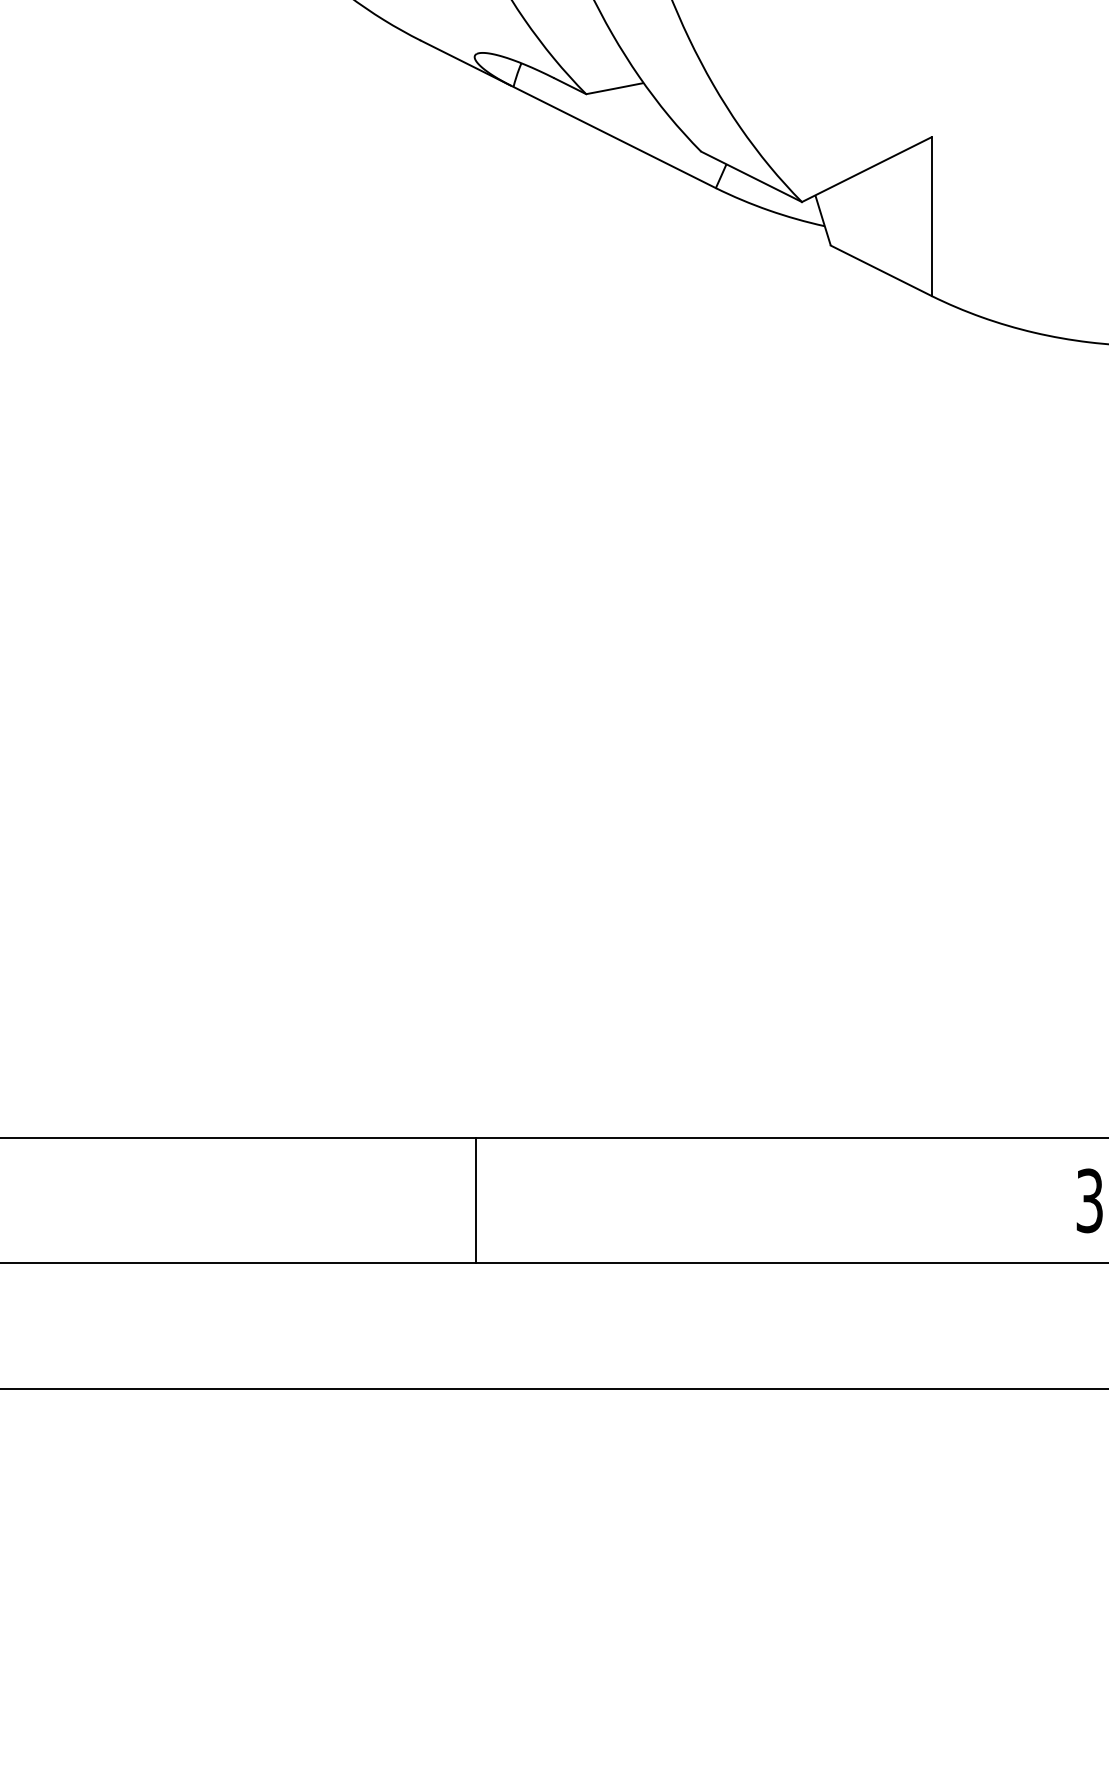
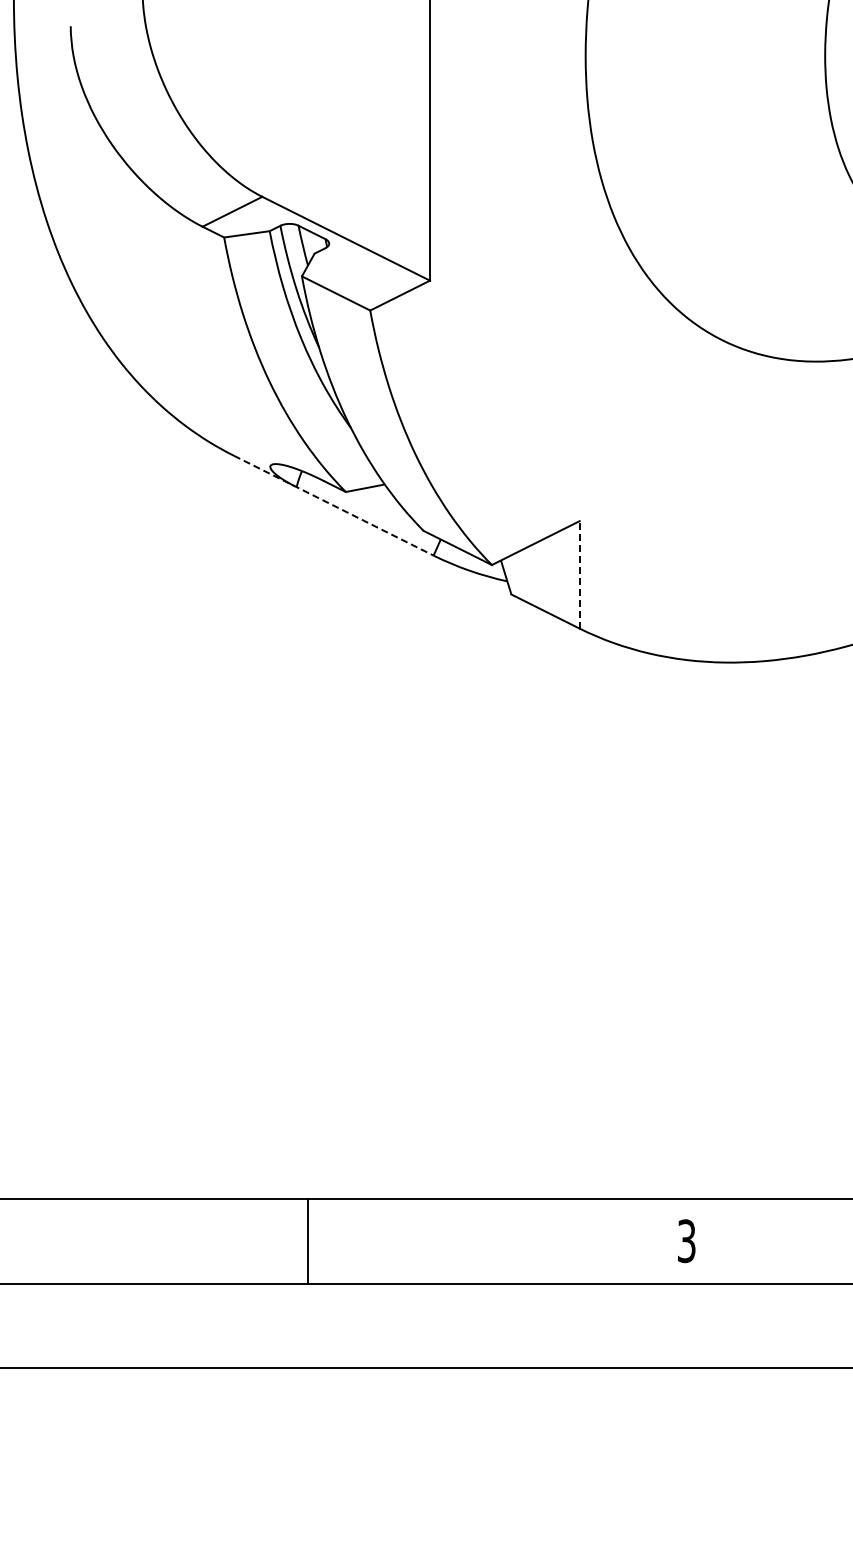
line: (567, 114) -> (333, 505), solid -> dashed
line: (931, 216) -> (579, 574), solid -> dashed
line: (474, 1199) -> (307, 1240), moved

